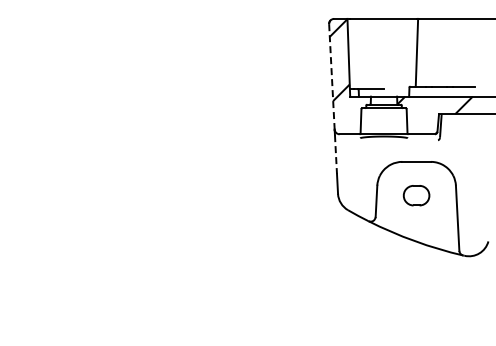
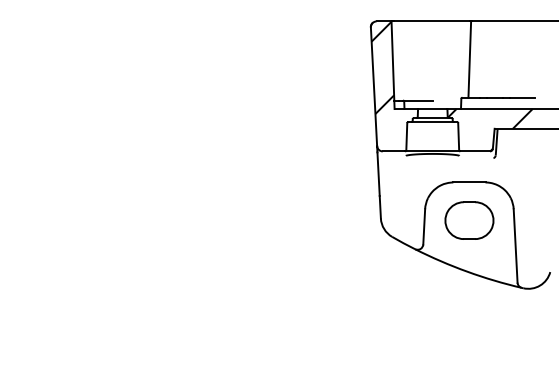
line: (331, 76) -> (373, 86), dashed -> solid
line: (336, 155) -> (379, 175), dashed -> solid
part: (416, 195) -> (469, 220), size x1.67

